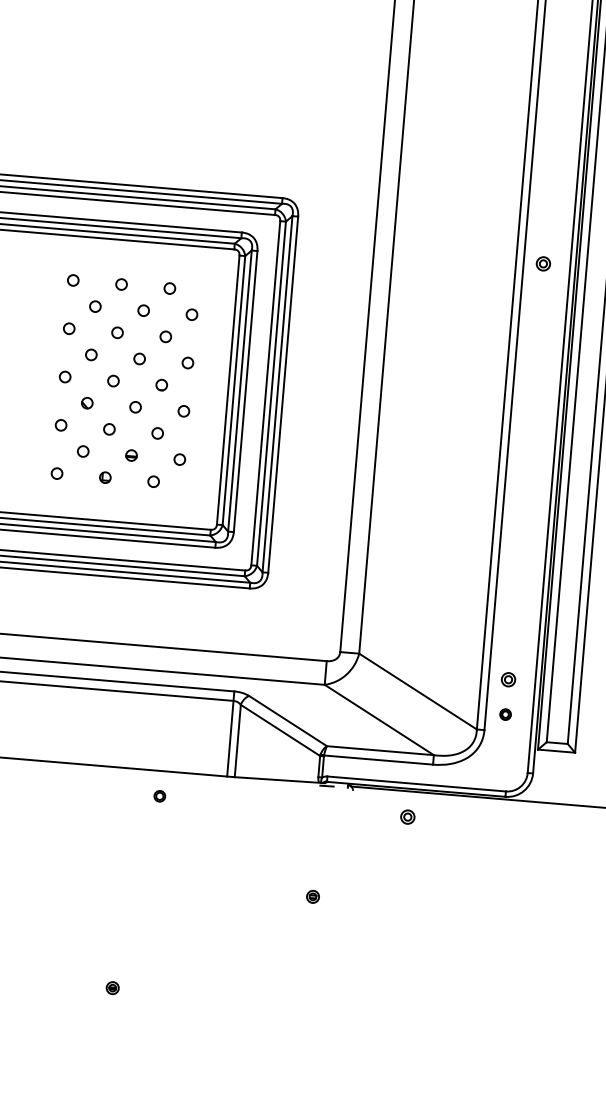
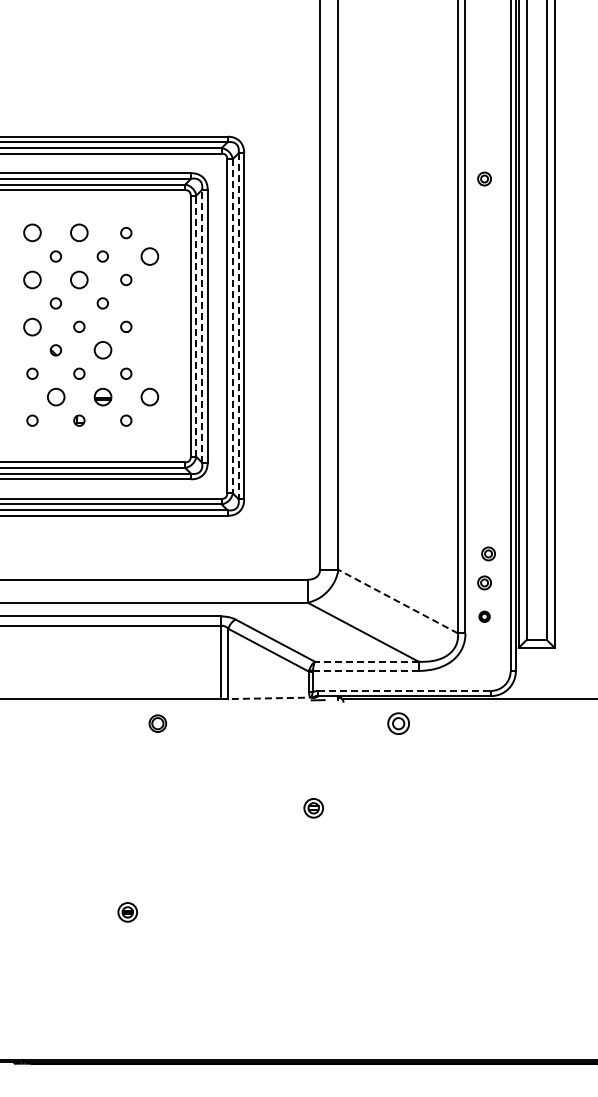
circle: (73, 280) -> (32, 233), size x1.6
circle: (121, 284) -> (79, 233), size x1.6
circle: (191, 314) -> (149, 256), size x1.6
circle: (69, 328) -> (32, 279), size x1.6
circle: (117, 332) -> (79, 279), size x1.6
circle: (187, 363) -> (149, 303), removed
circle: (65, 376) -> (32, 326), size x1.6
line: (234, 390) -> (196, 326), solid -> dashed
line: (240, 390) -> (202, 325), solid -> dashed
line: (271, 393) -> (232, 326), solid -> dashed
line: (277, 394) -> (238, 326), solid -> dashed
circle: (135, 407) -> (102, 350), size x1.6
circle: (183, 411) -> (149, 350), removed
circle: (82, 451) -> (55, 397), size x1.6
part: (131, 455) -> (102, 397), size x1.6
circle: (179, 459) -> (149, 397), size x1.6
part: (515, 649) -> (488, 553), added
line: (418, 691) -> (398, 601), solid -> dashed
line: (380, 750) -> (366, 661), solid -> dashed
line: (378, 759) -> (365, 670), solid -> dashed
line: (280, 780) -> (272, 698), solid -> dashed
line: (416, 783) -> (404, 690), solid -> dashed
part: (159, 796) -> (157, 723), size x1.6
part: (407, 817) -> (398, 723), size x1.6
part: (312, 896) -> (313, 807), size x1.6
part: (112, 988) -> (127, 912), size x1.6

